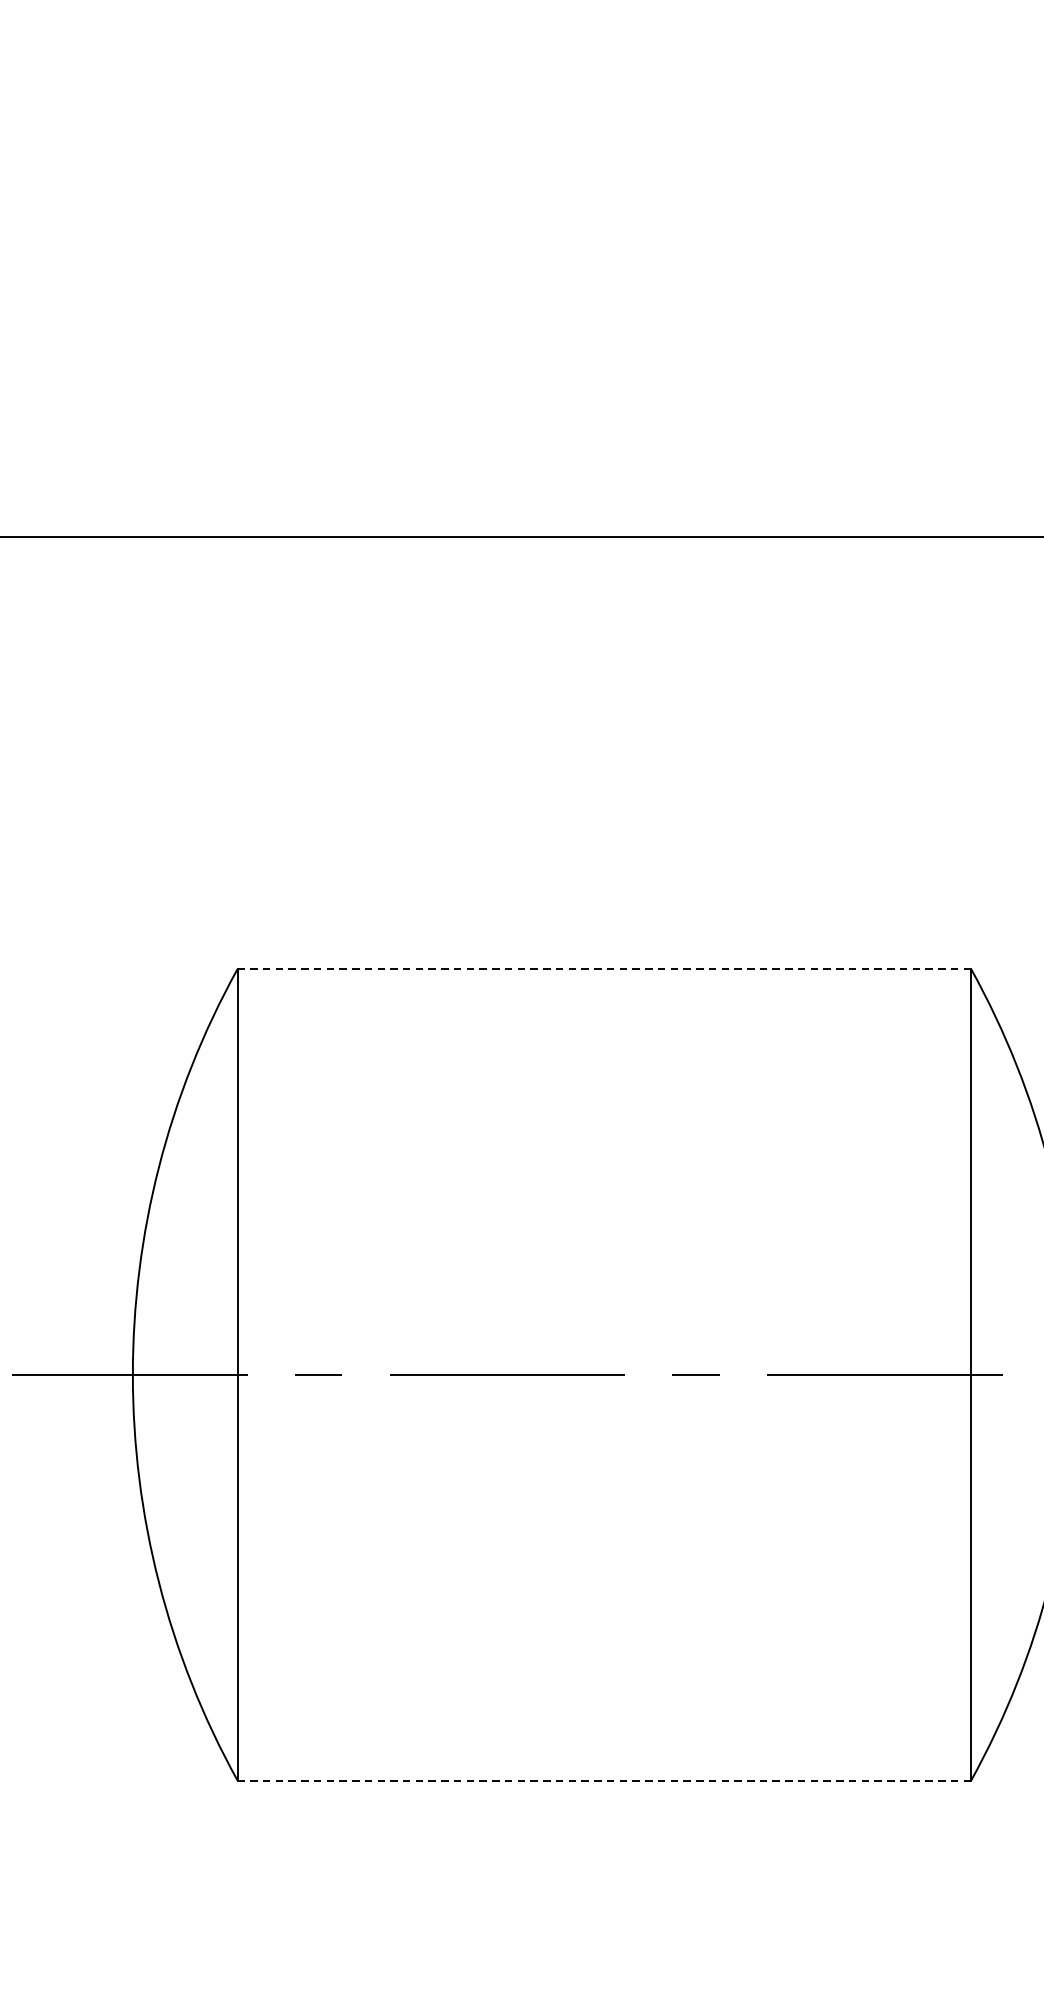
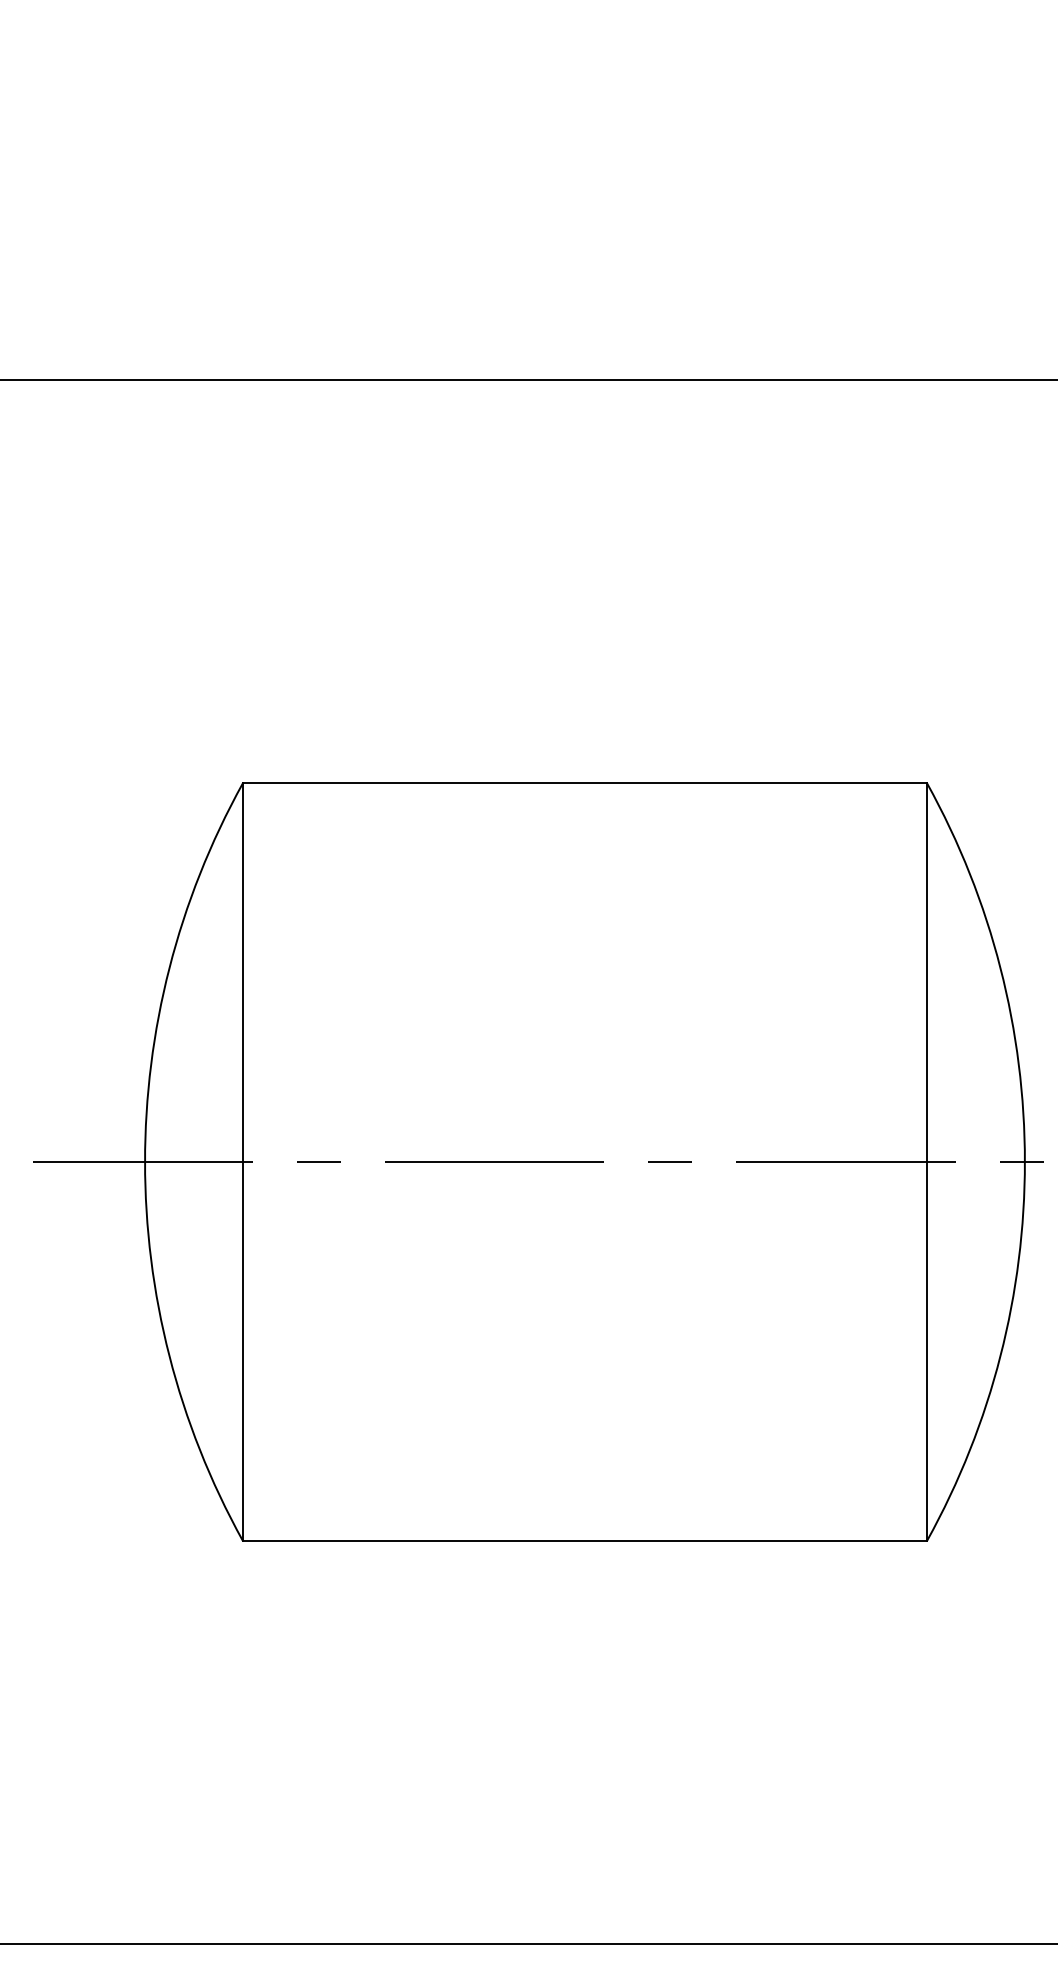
line: (603, 969) -> (584, 783), dashed -> solid
line: (603, 1780) -> (584, 1540), dashed -> solid

